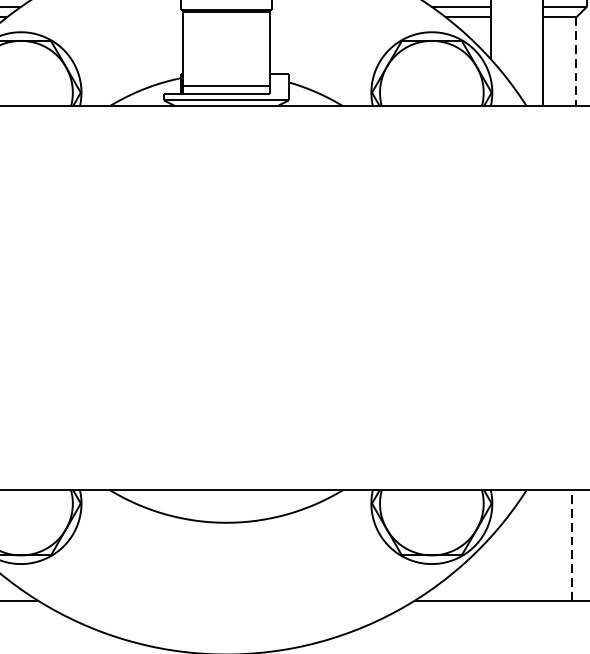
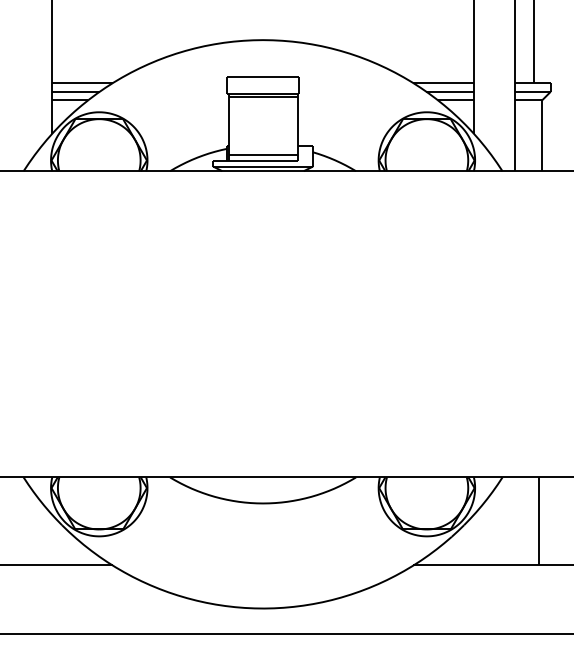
line: (576, 62) -> (542, 136), dashed -> solid
line: (571, 544) -> (538, 520), dashed -> solid

